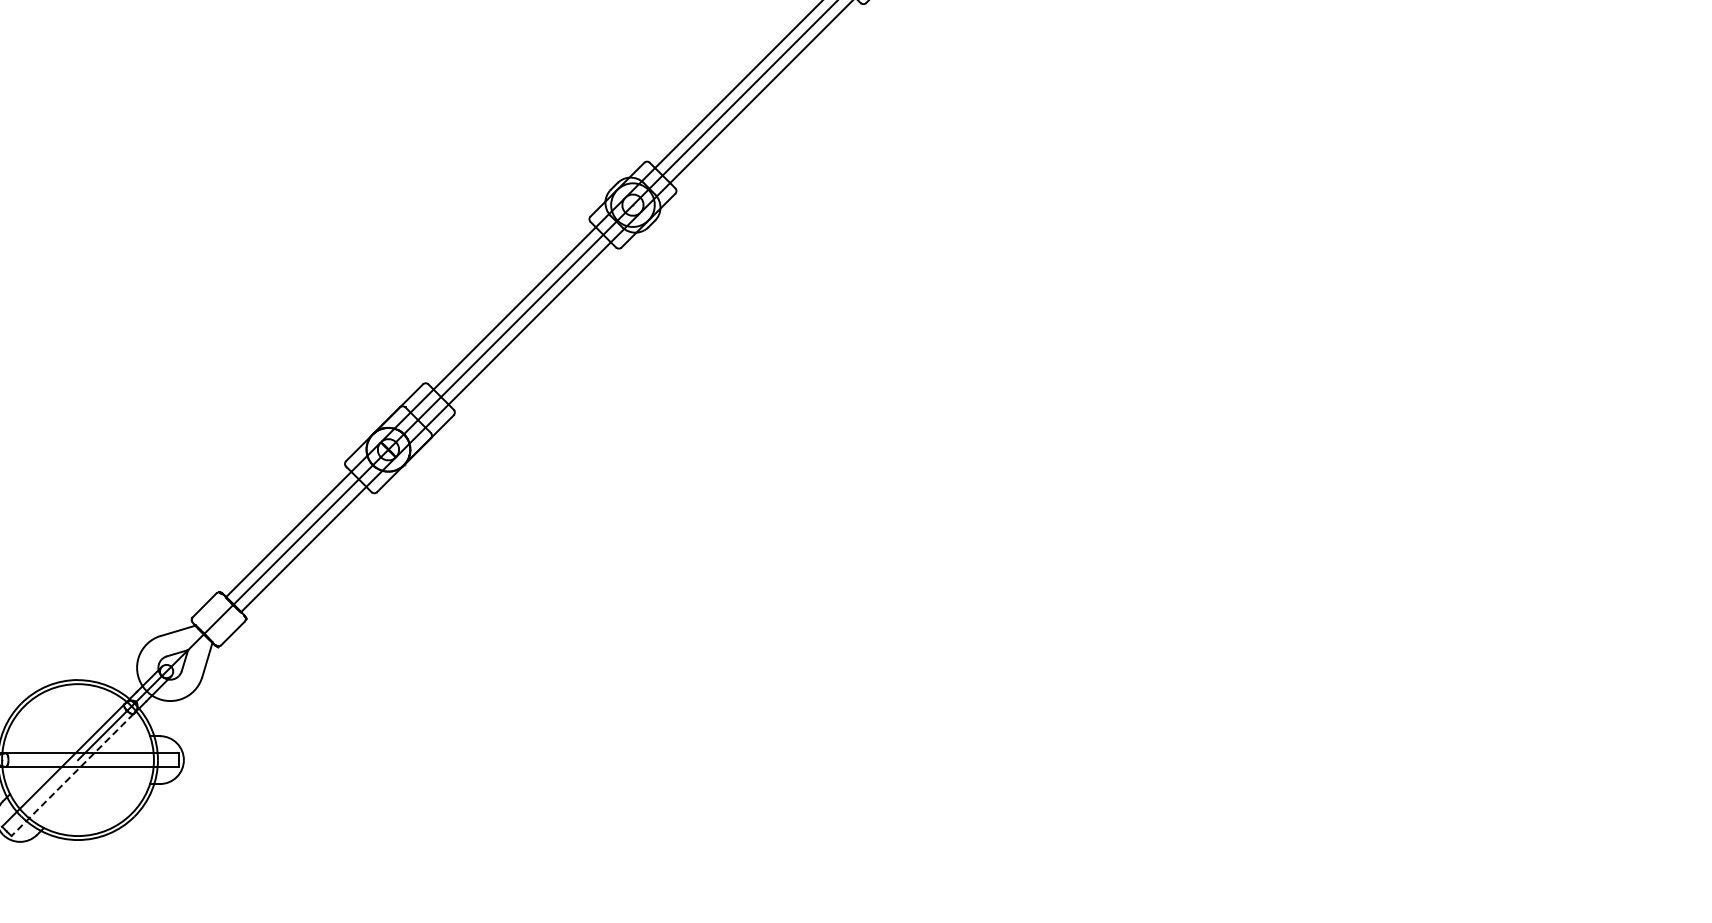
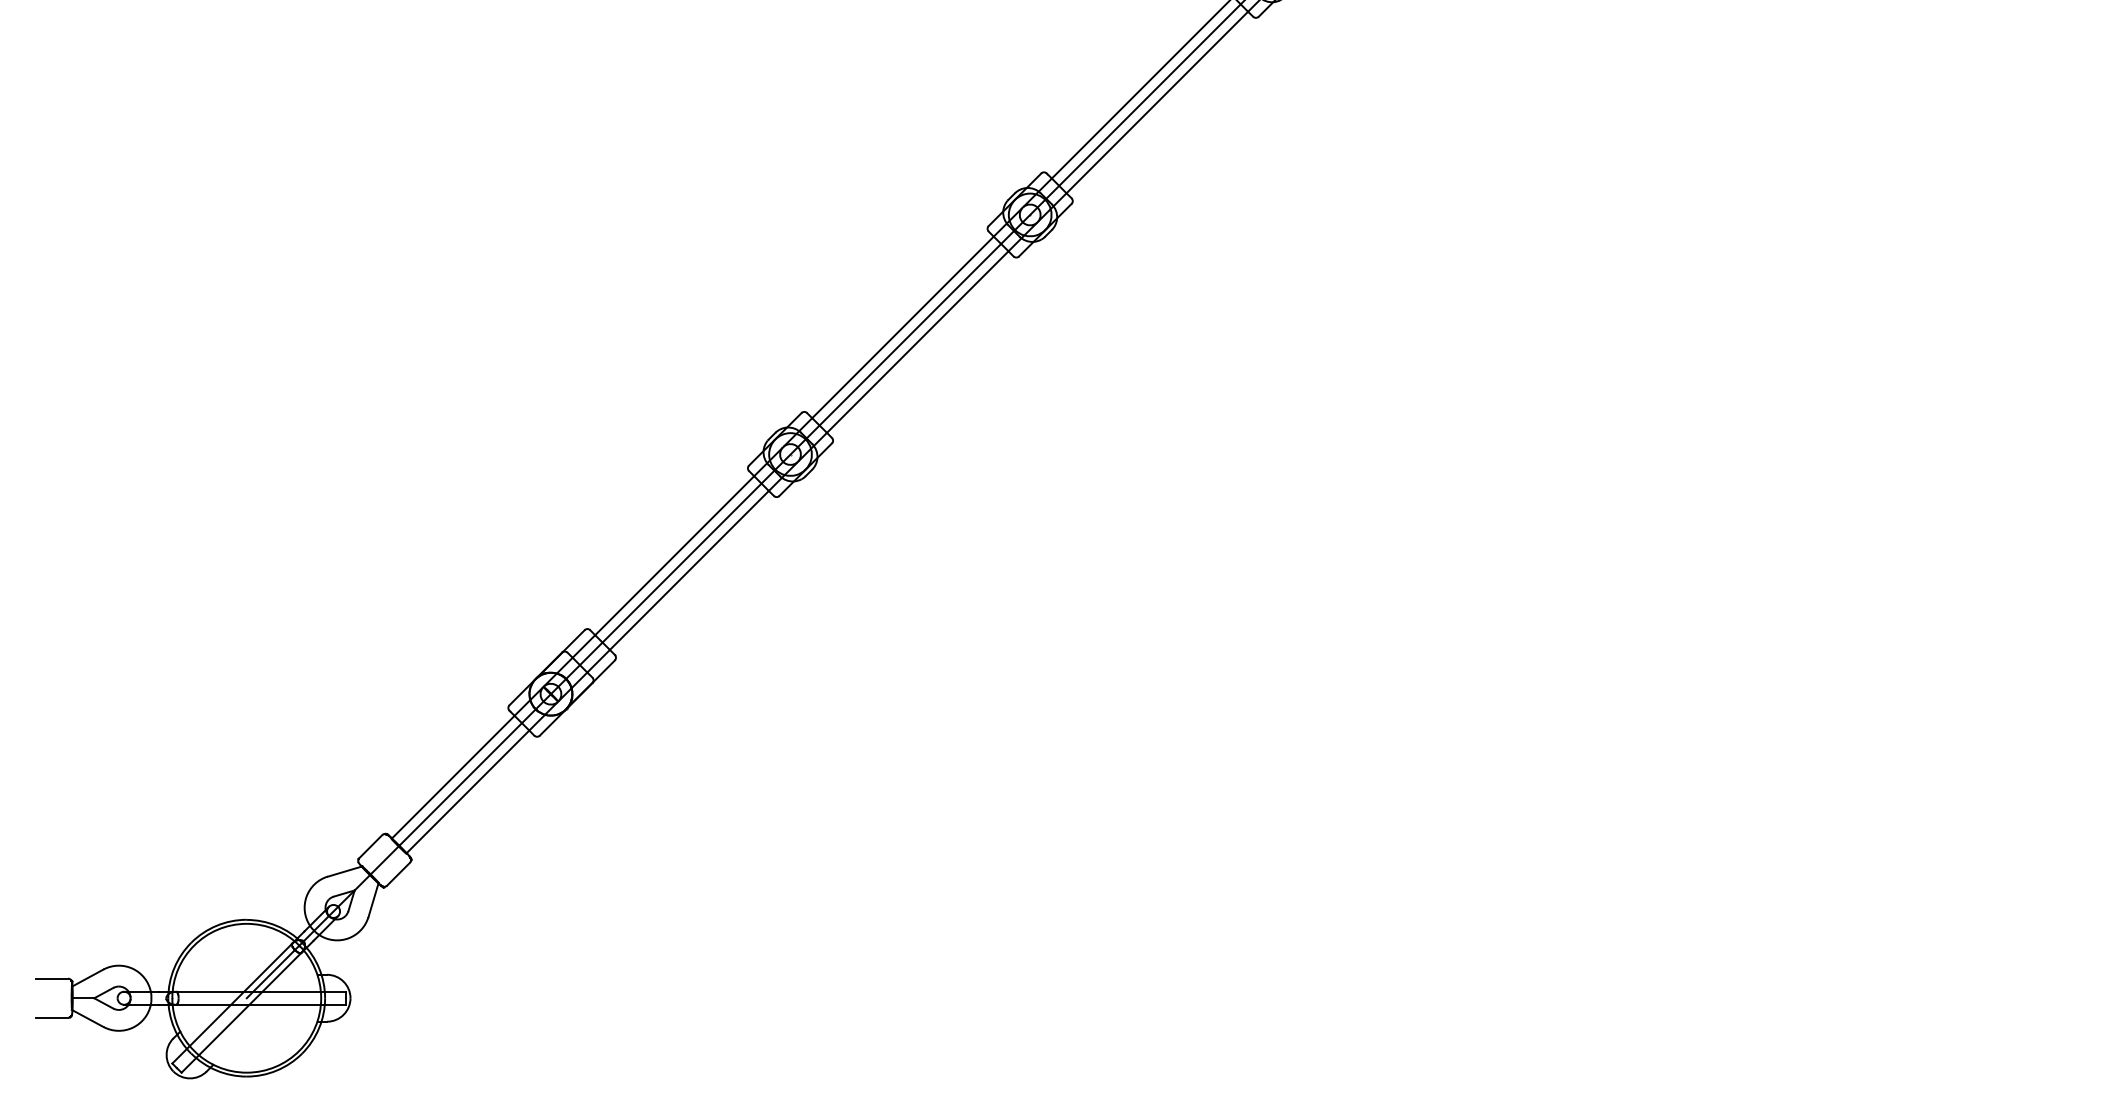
line: (72, 774) -> (241, 1012), dashed -> solid

